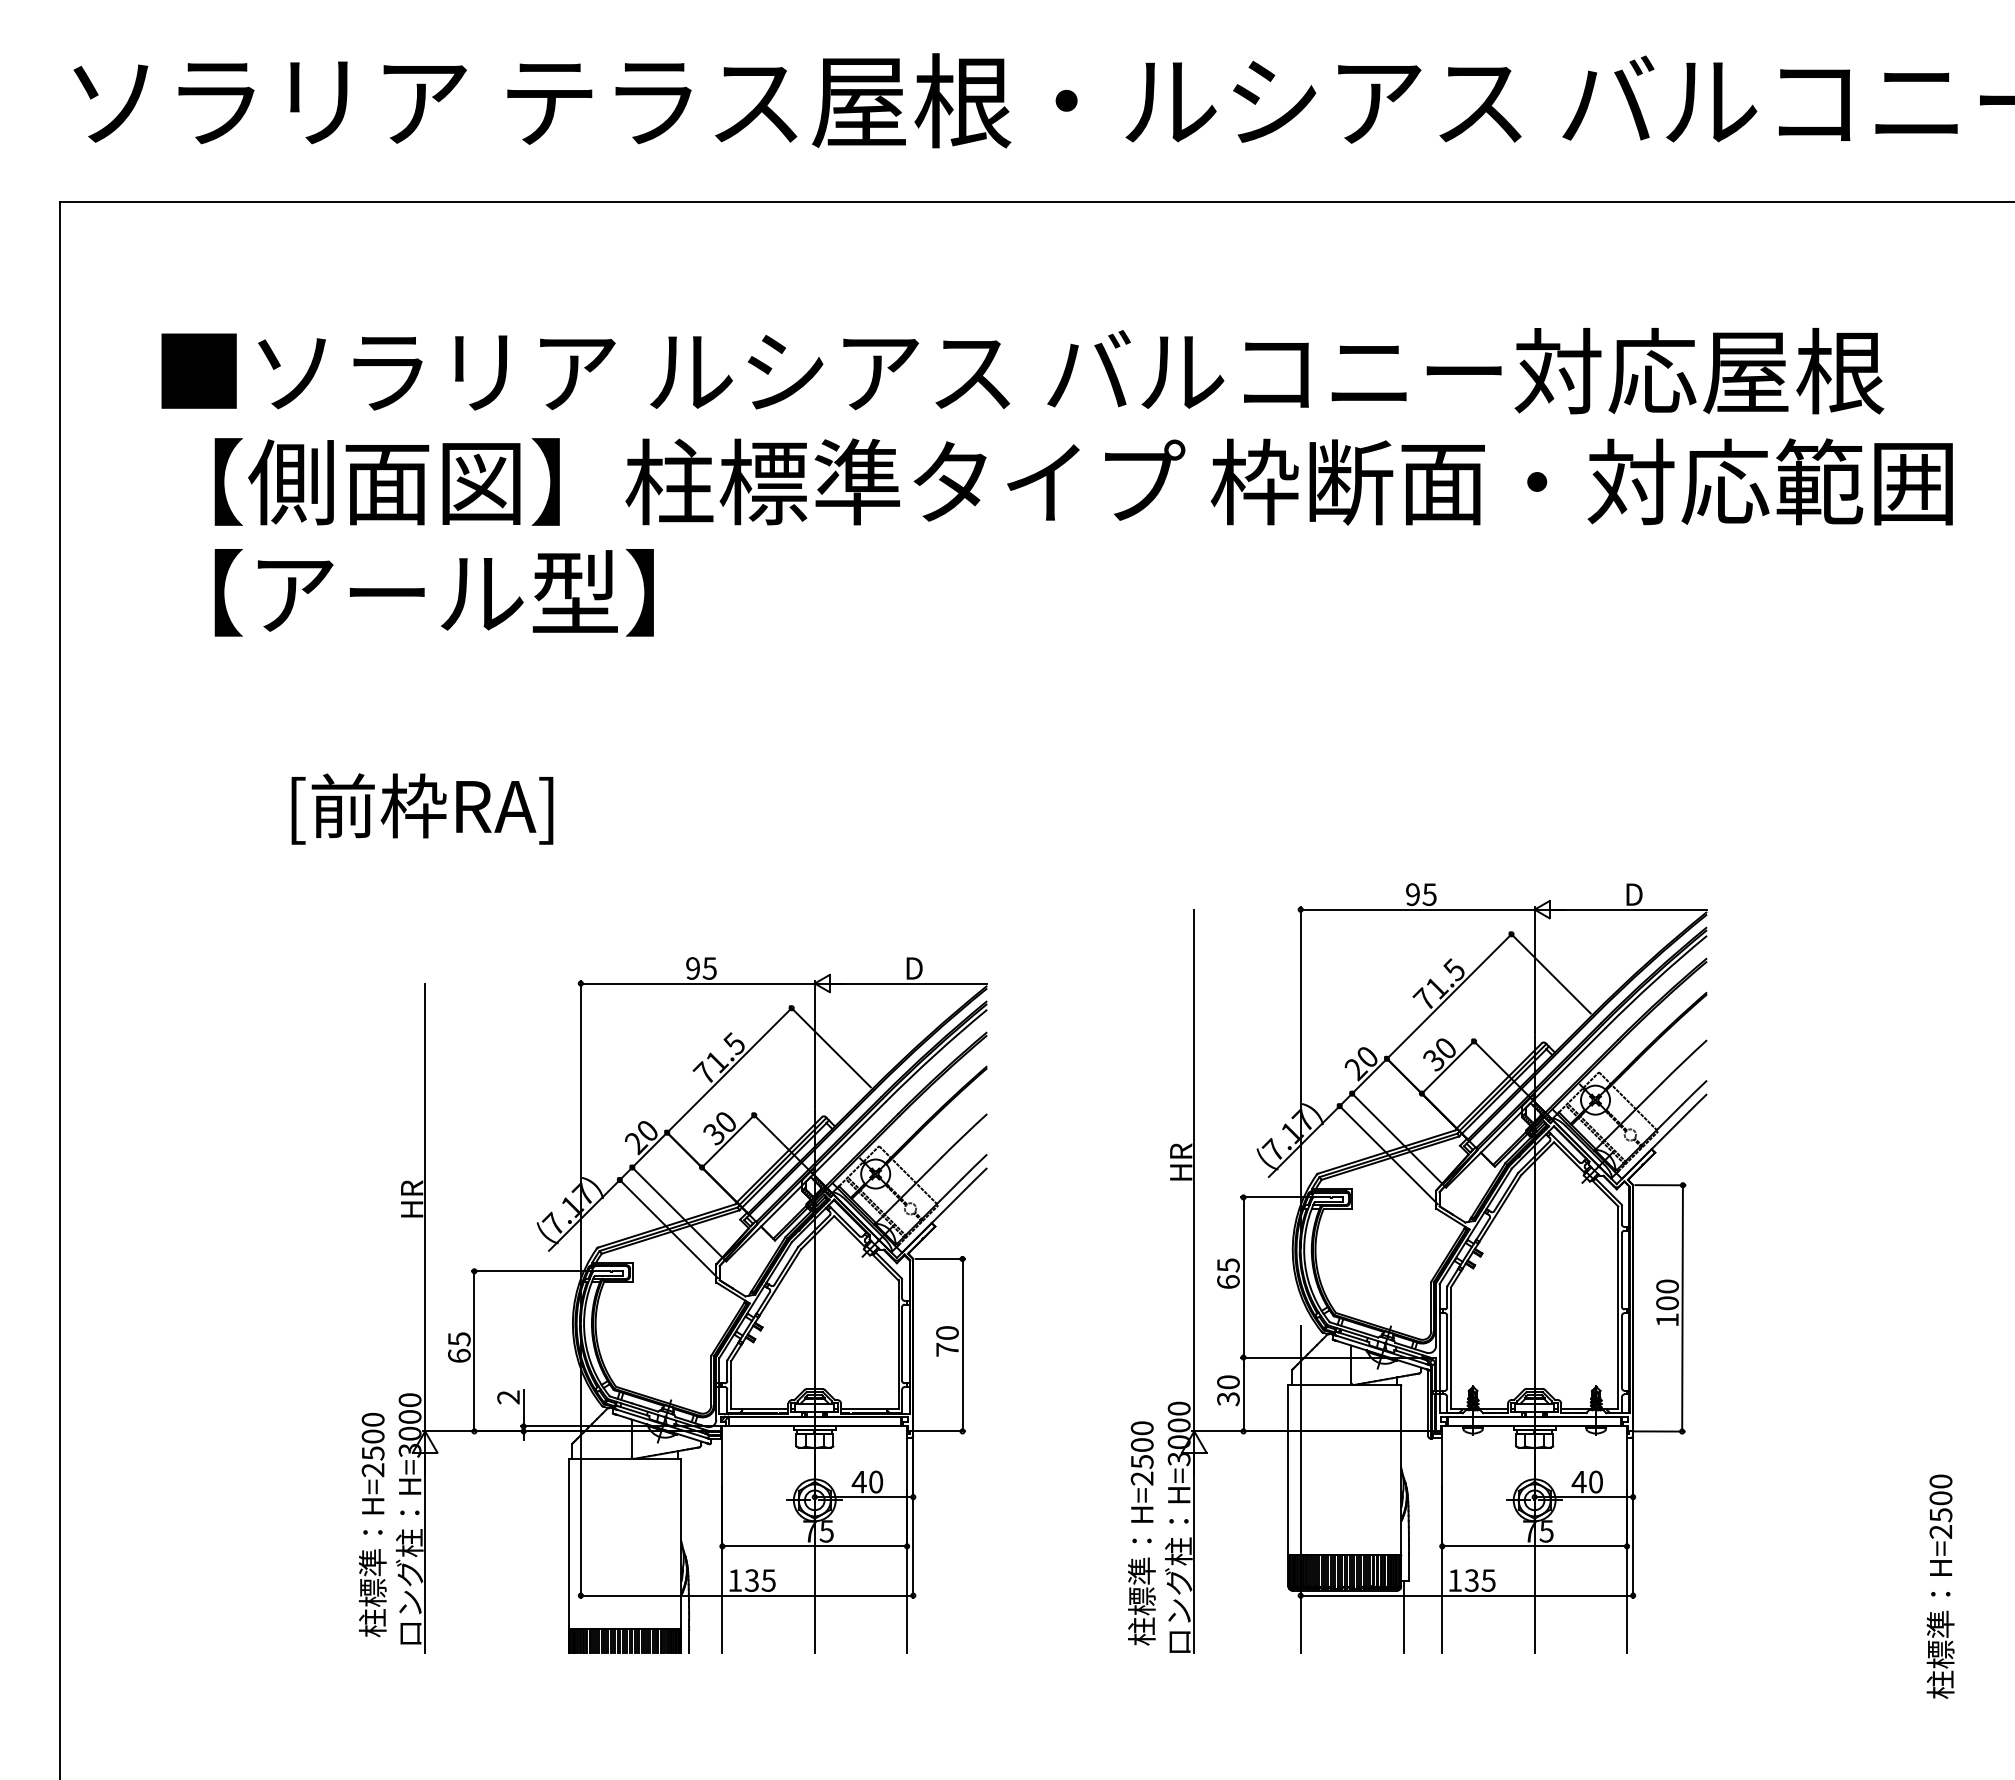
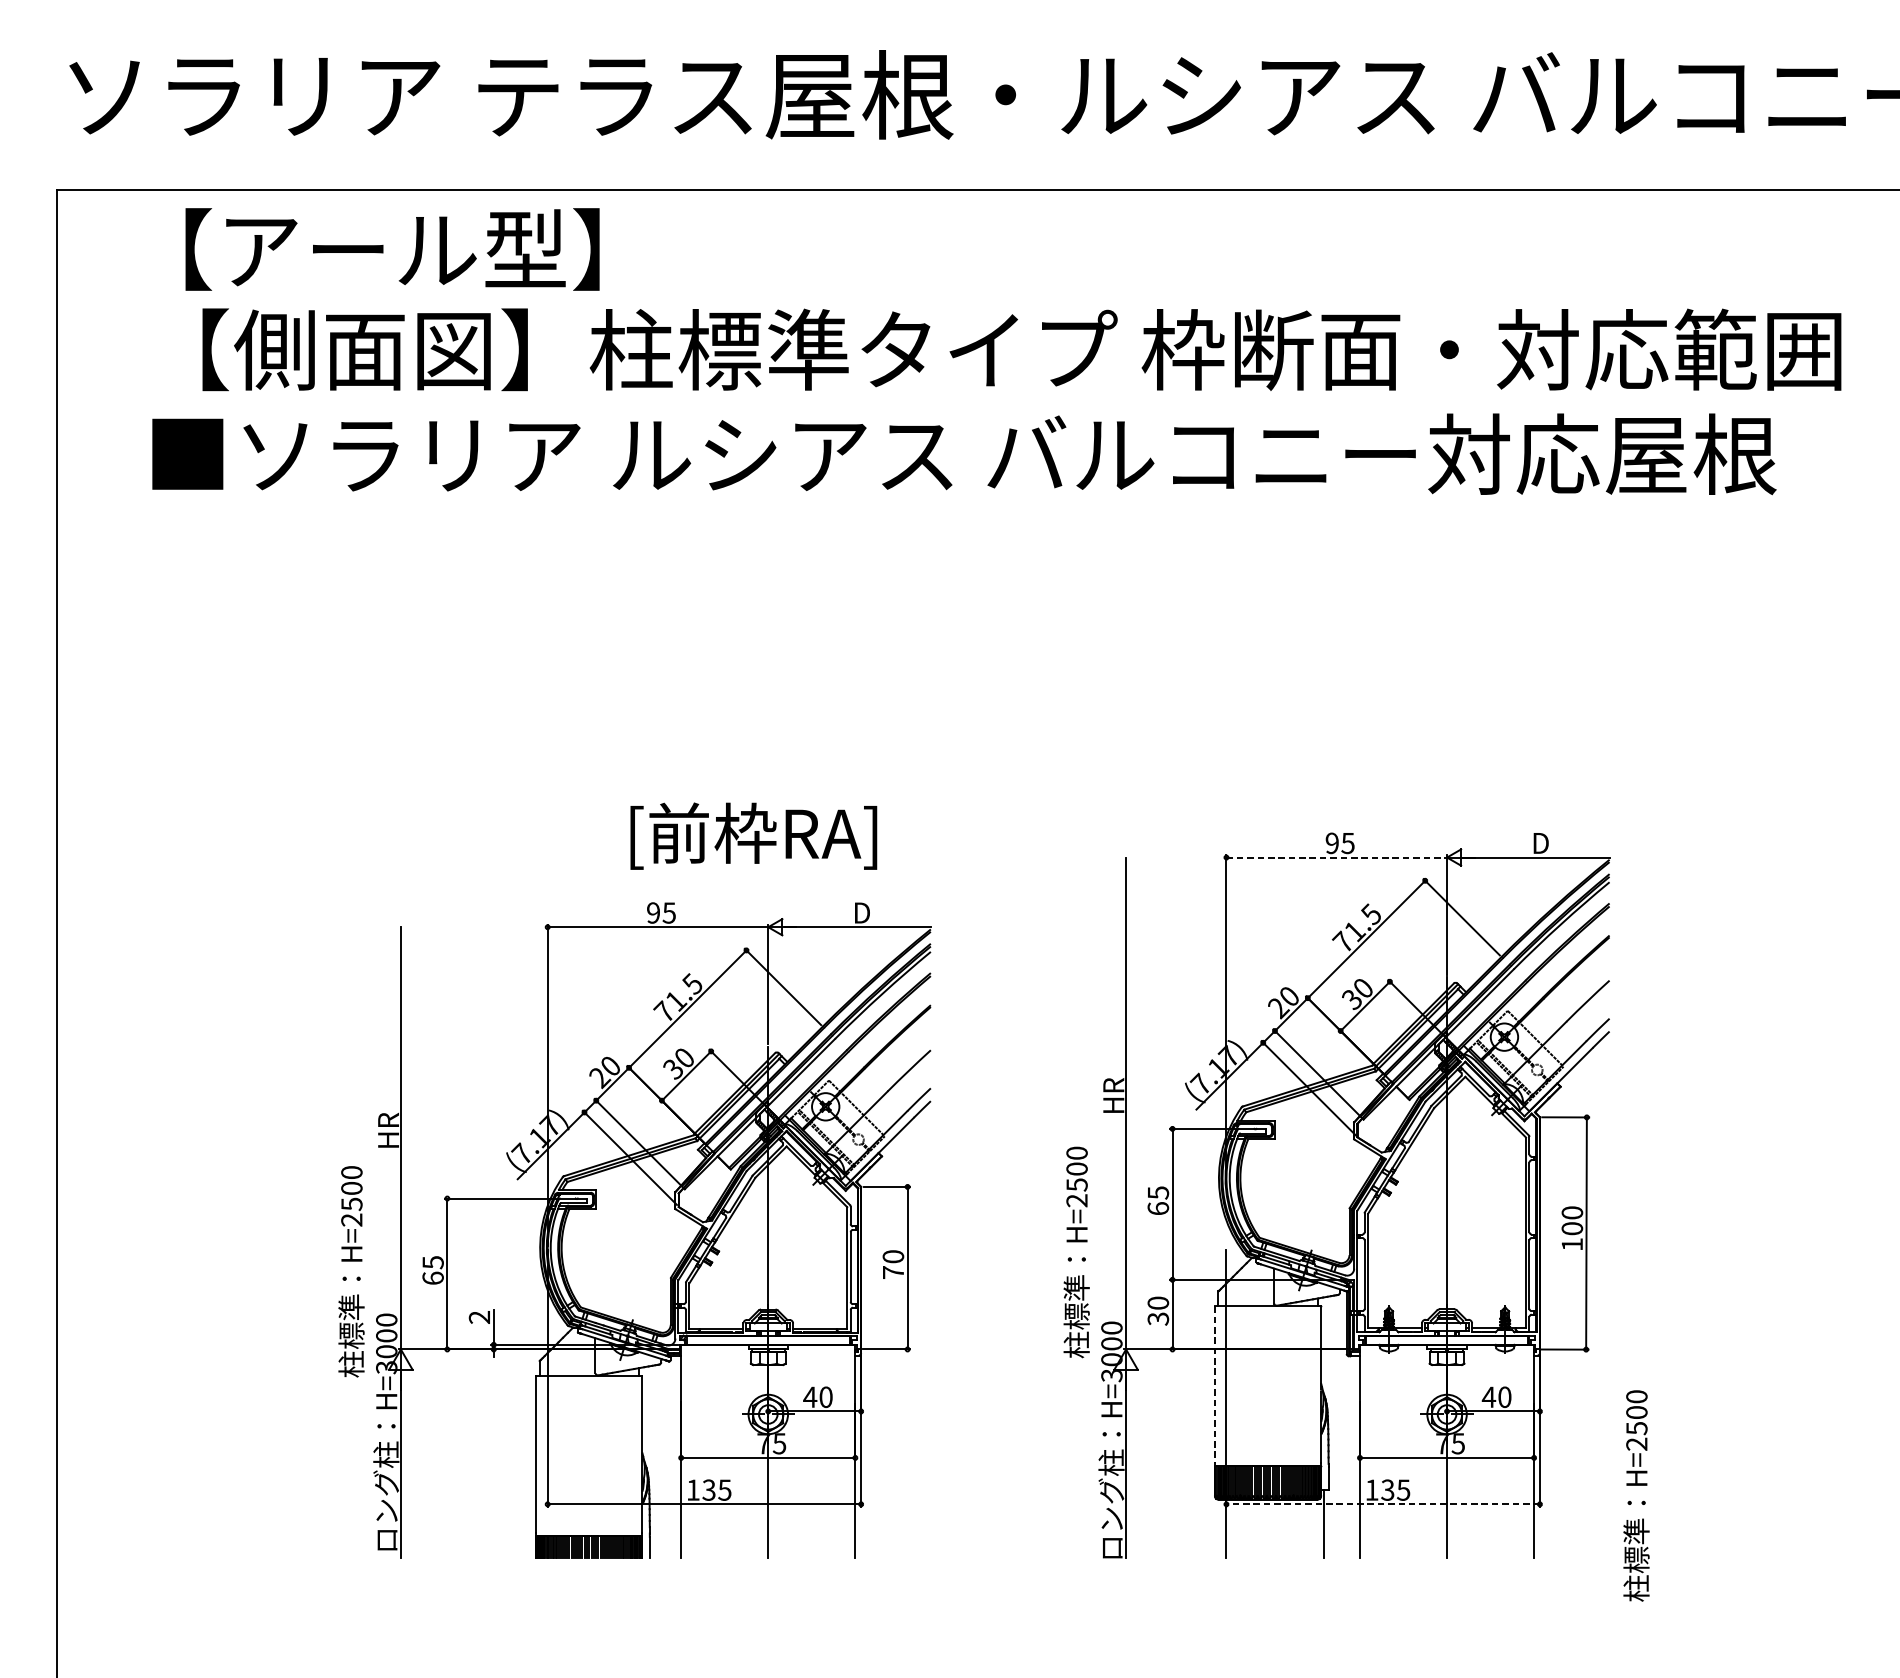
text: (1056, 370) -> (996, 349), ■ソラリア ルシアス バルコニー対応屋根 -> 【側面図】柱標準タイプ 枠断面・対応範囲
text: (1056, 481) -> (996, 453), 【側面図】柱標準タイプ 枠断面・対応範囲 -> ■ソラリア ルシアス バルコニー対応屋根
text: (433, 592) -> (391, 249), moved
text: (422, 808) -> (753, 835), moved
line: (1417, 909) -> (1336, 857), solid -> dashed
line: (1288, 1469) -> (1214, 1385), solid -> dashed
text: (372, 1524) -> (351, 1271), moved
text: (1141, 1533) -> (1076, 1252), moved
text: (1940, 1586) -> (1636, 1495), moved
line: (1466, 1595) -> (1382, 1504), solid -> dashed

